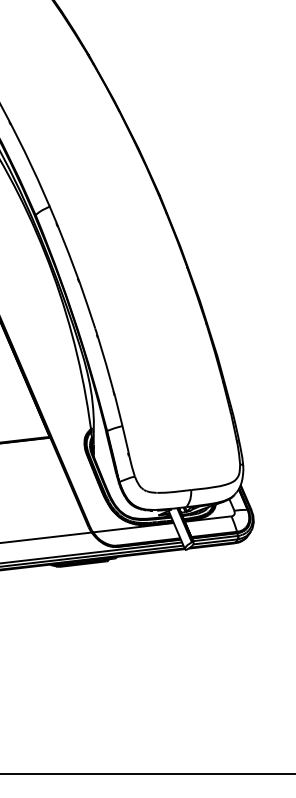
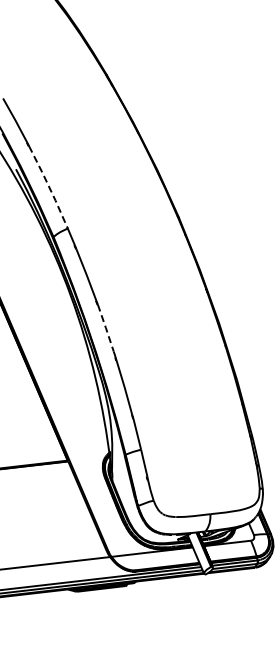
line: (31, 165) -> (49, 187), solid -> dashed
line: (87, 305) -> (105, 328), solid -> dashed

